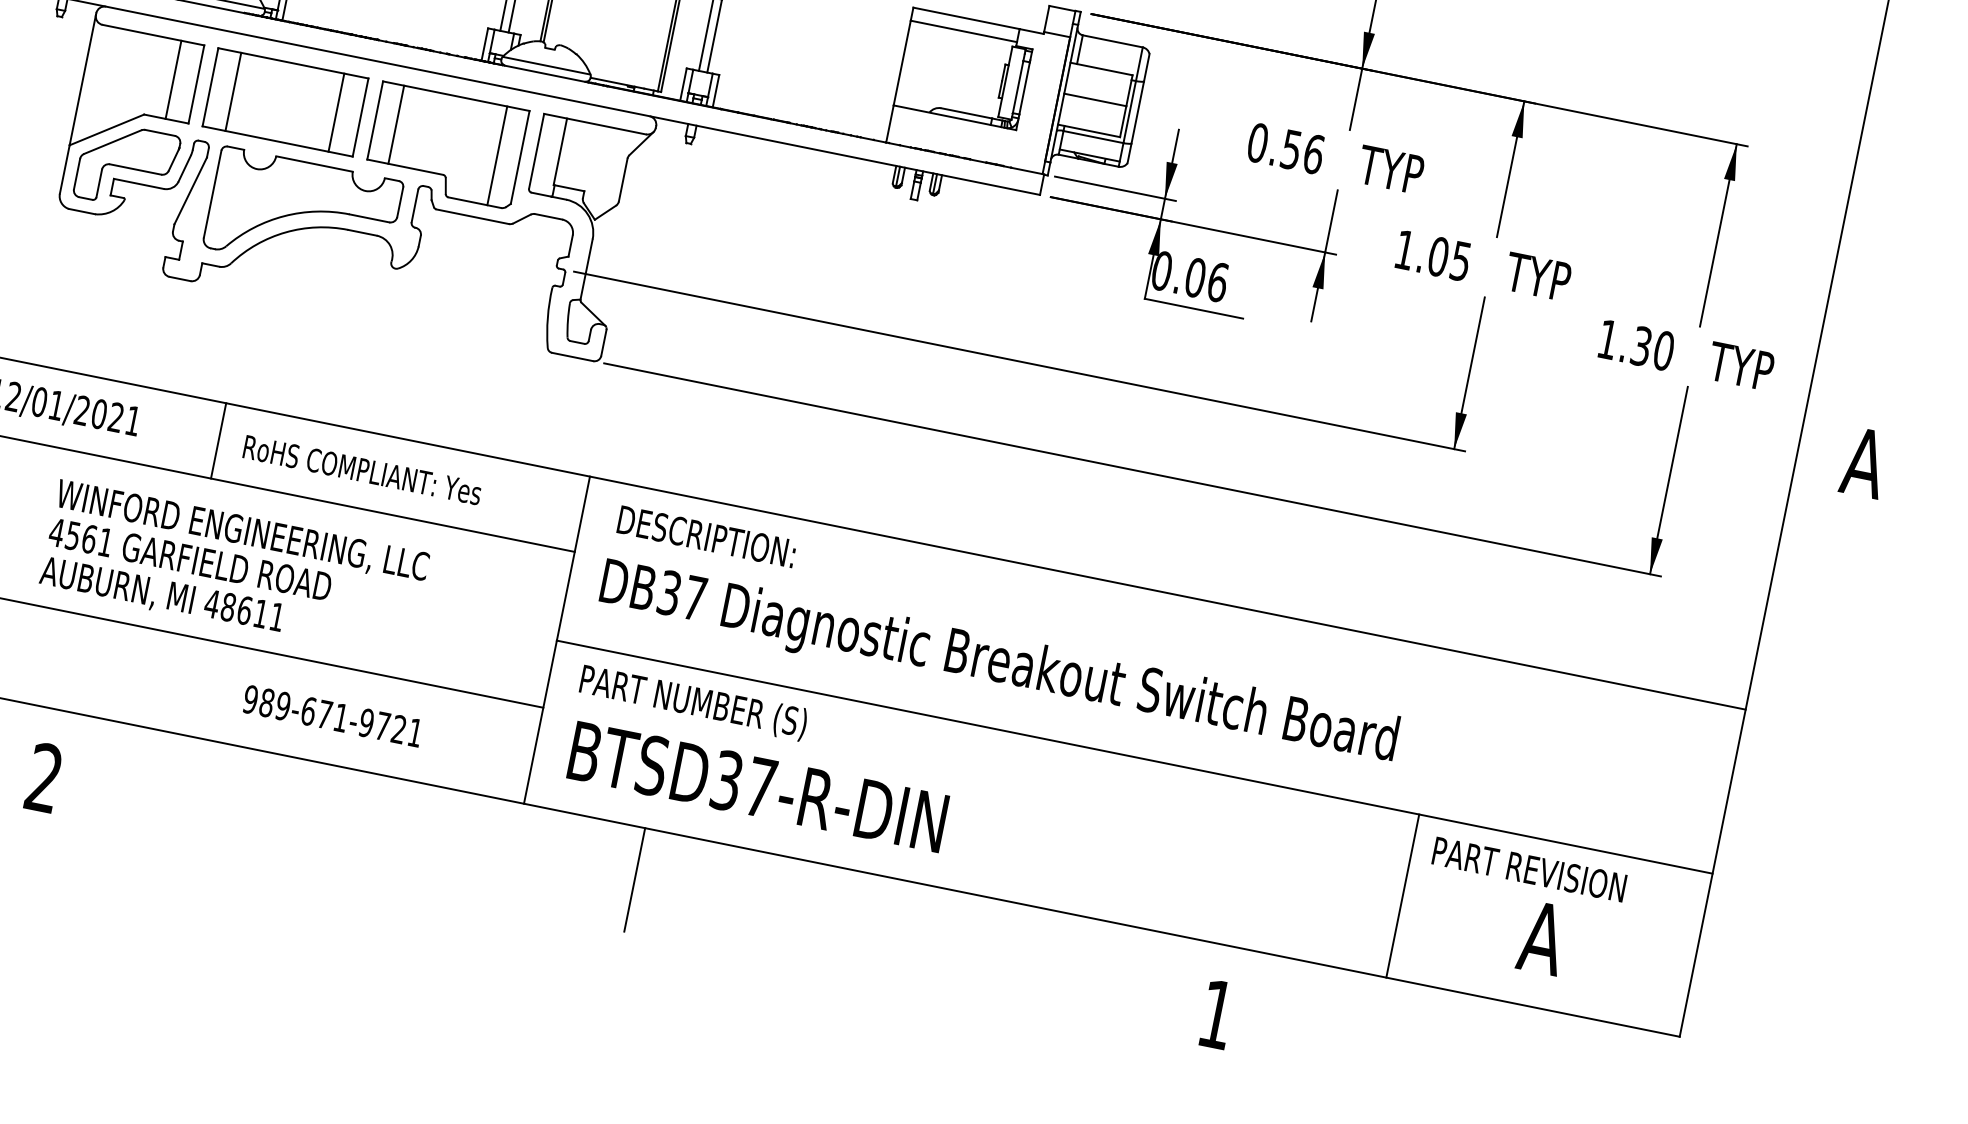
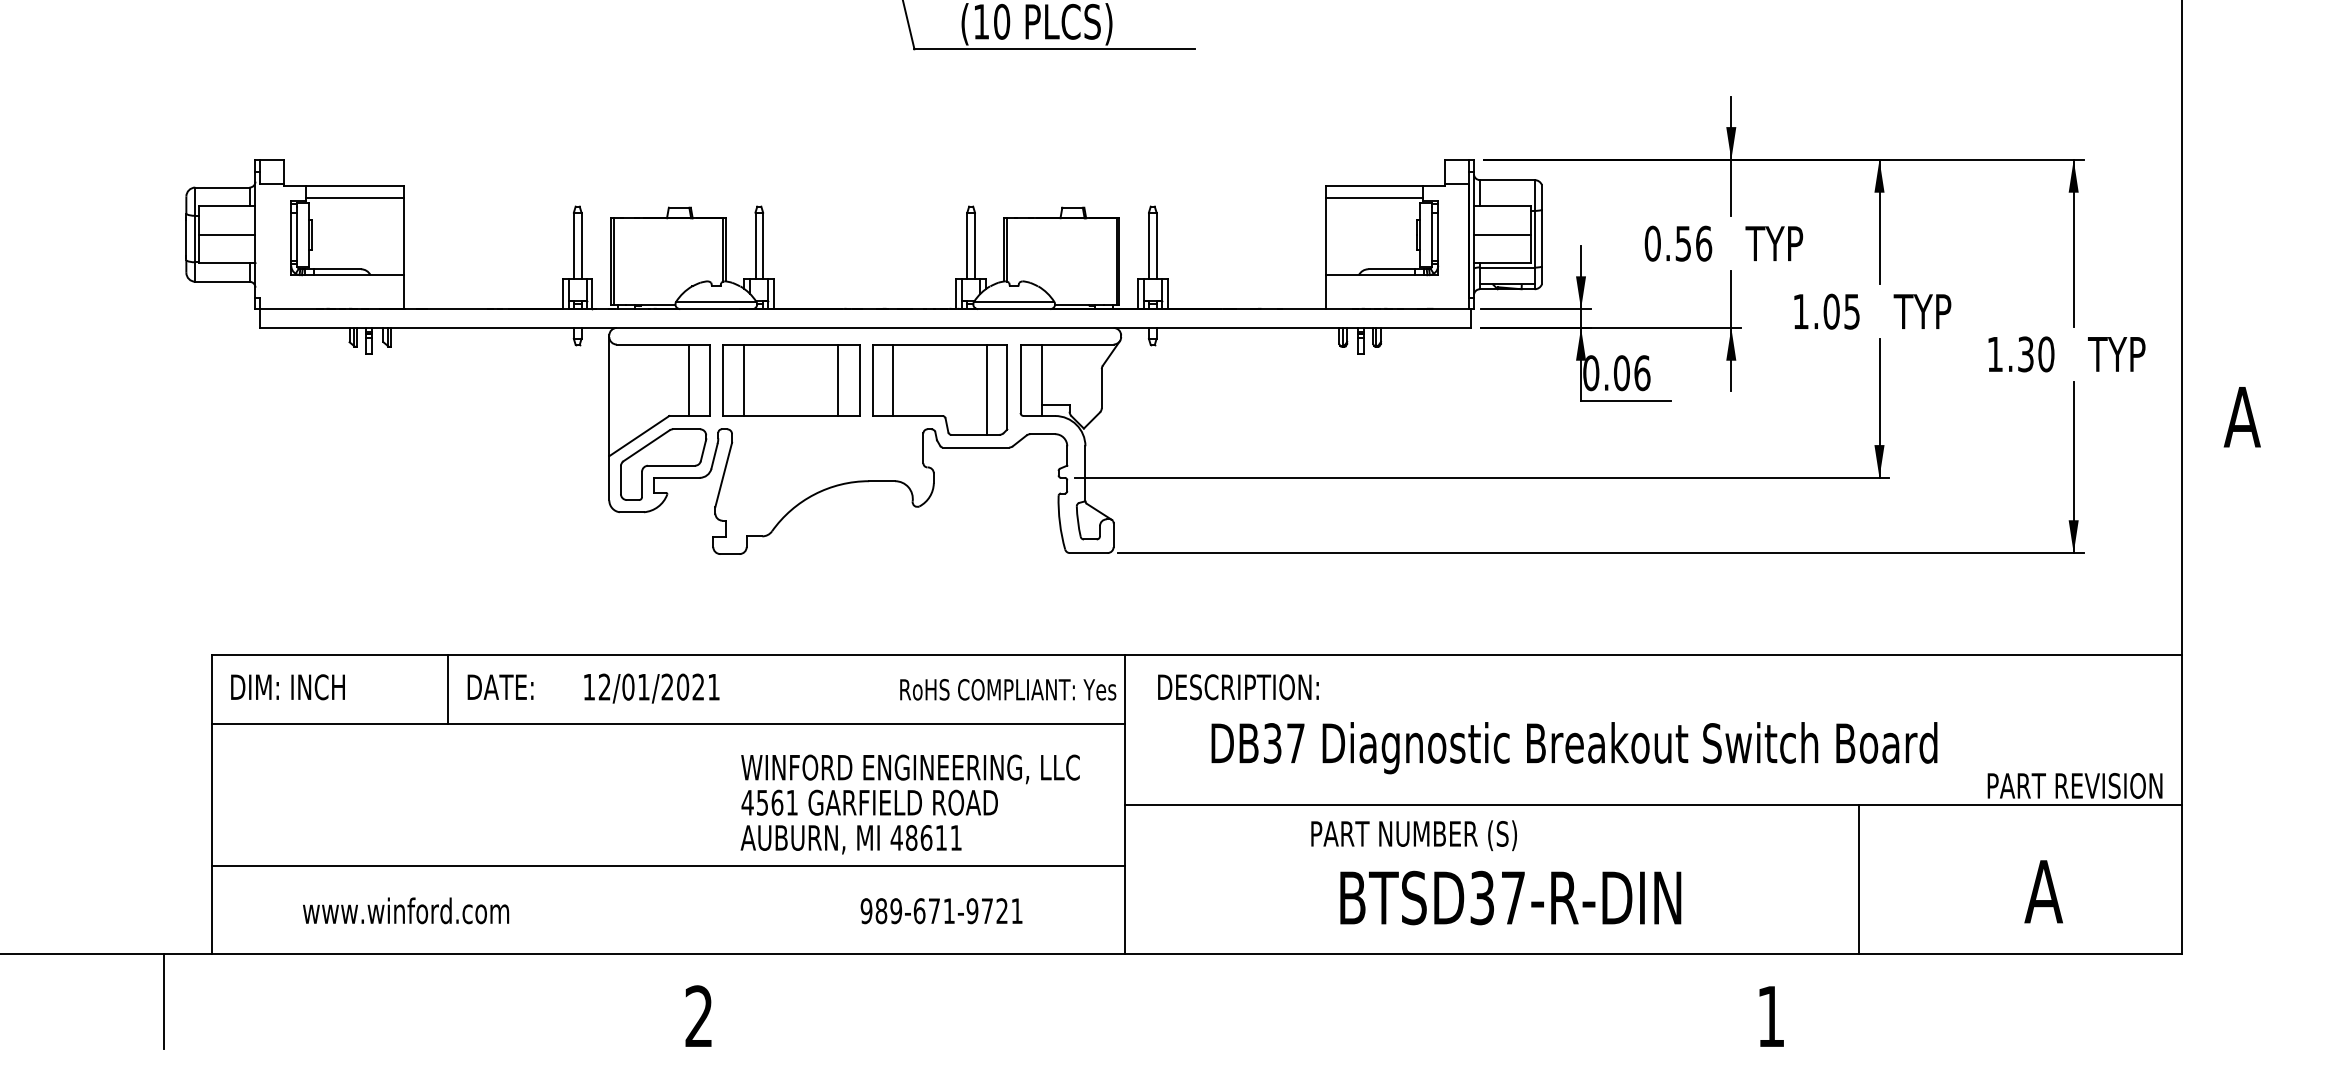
part: (302, 214) -> (826, 475), removed
line: (218, 440) -> (792, 689), removed
text: (362, 469) -> (1008, 689), moved
text: (233, 570) -> (909, 804), moved
text: (998, 665) -> (1574, 748), moved
text: (692, 702) -> (1413, 835), moved
text: (757, 786) -> (1510, 897), moved
text: (1528, 868) -> (2074, 785), moved
line: (634, 879) -> (1235, 1001), removed
line: (1402, 895) -> (1859, 879), moved

